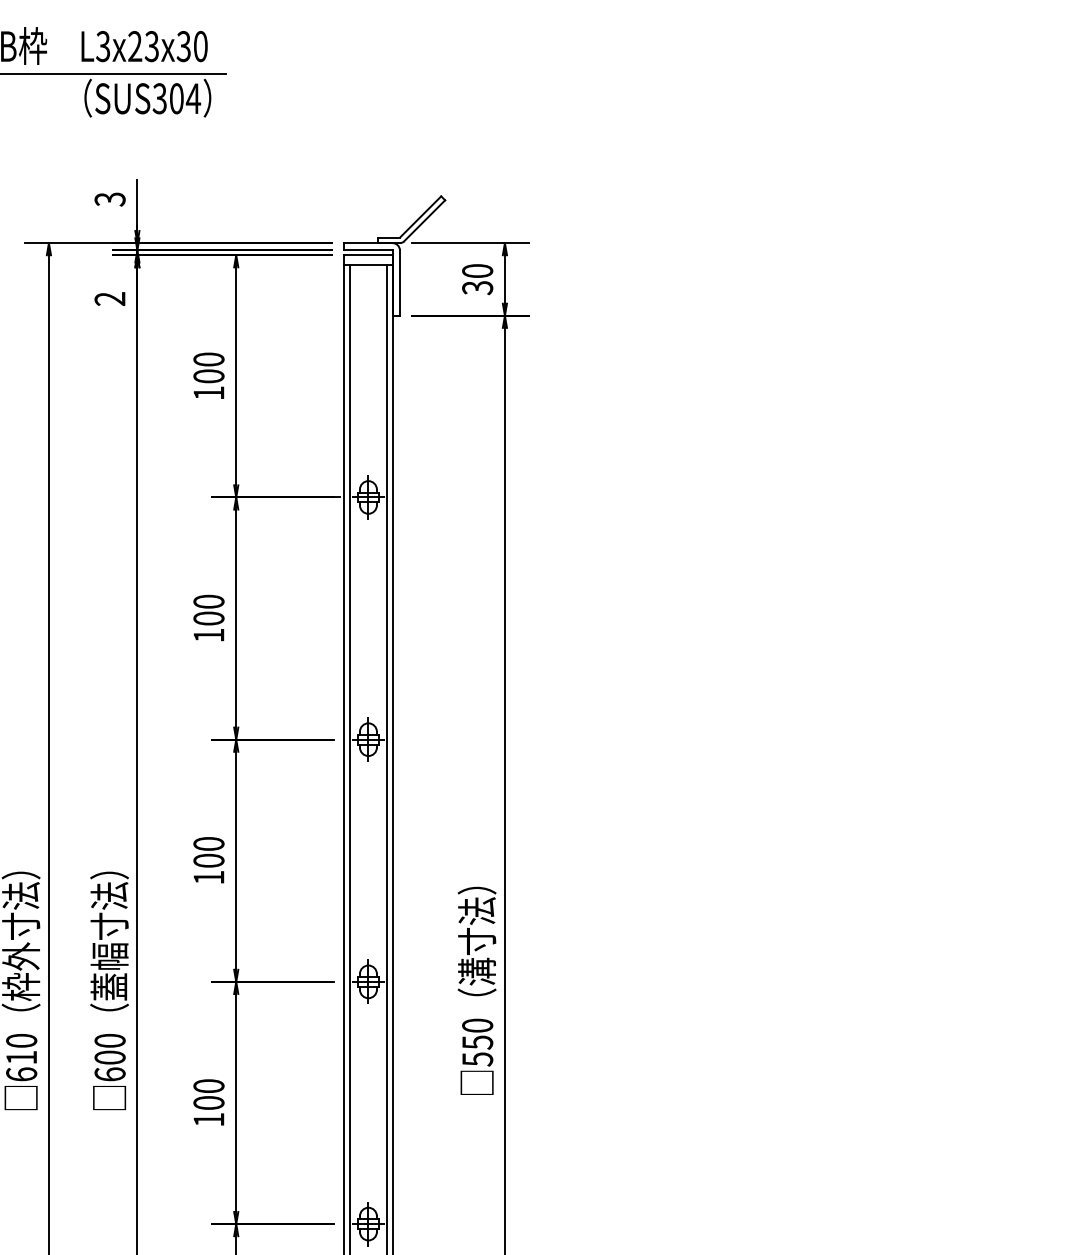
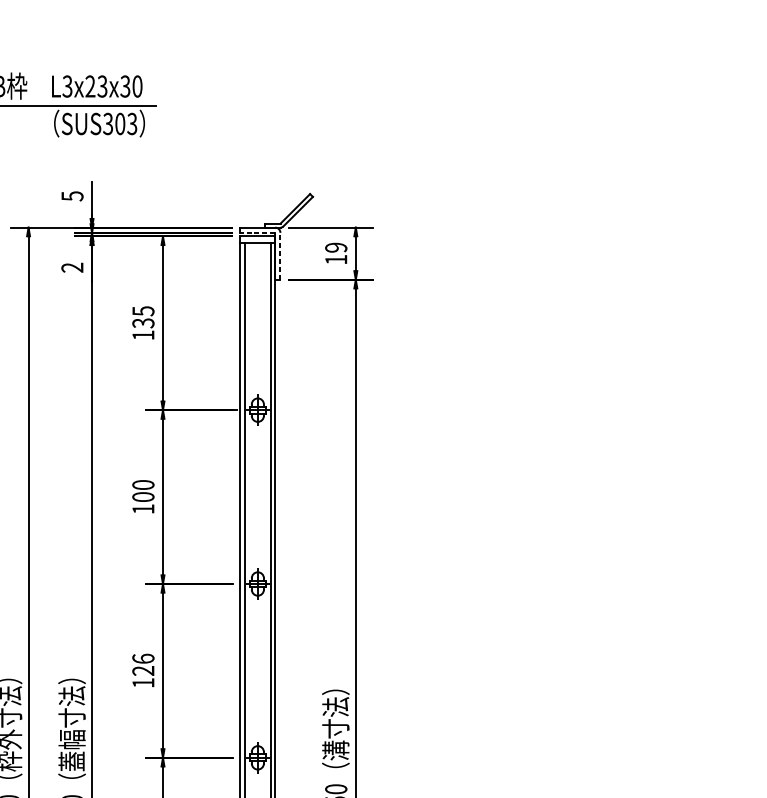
text: (193, 98) -> (132, 123), SUS304 -> SUS303
text: (109, 199) -> (72, 196), 3 -> 5
line: (367, 250) -> (257, 232), solid -> dashed
text: (477, 279) -> (336, 253), 30 -> 19
line: (399, 283) -> (280, 256), solid -> dashed
text: (208, 367) -> (143, 316), 100 -> 135
text: (208, 851) -> (143, 664), 100 -> 126

